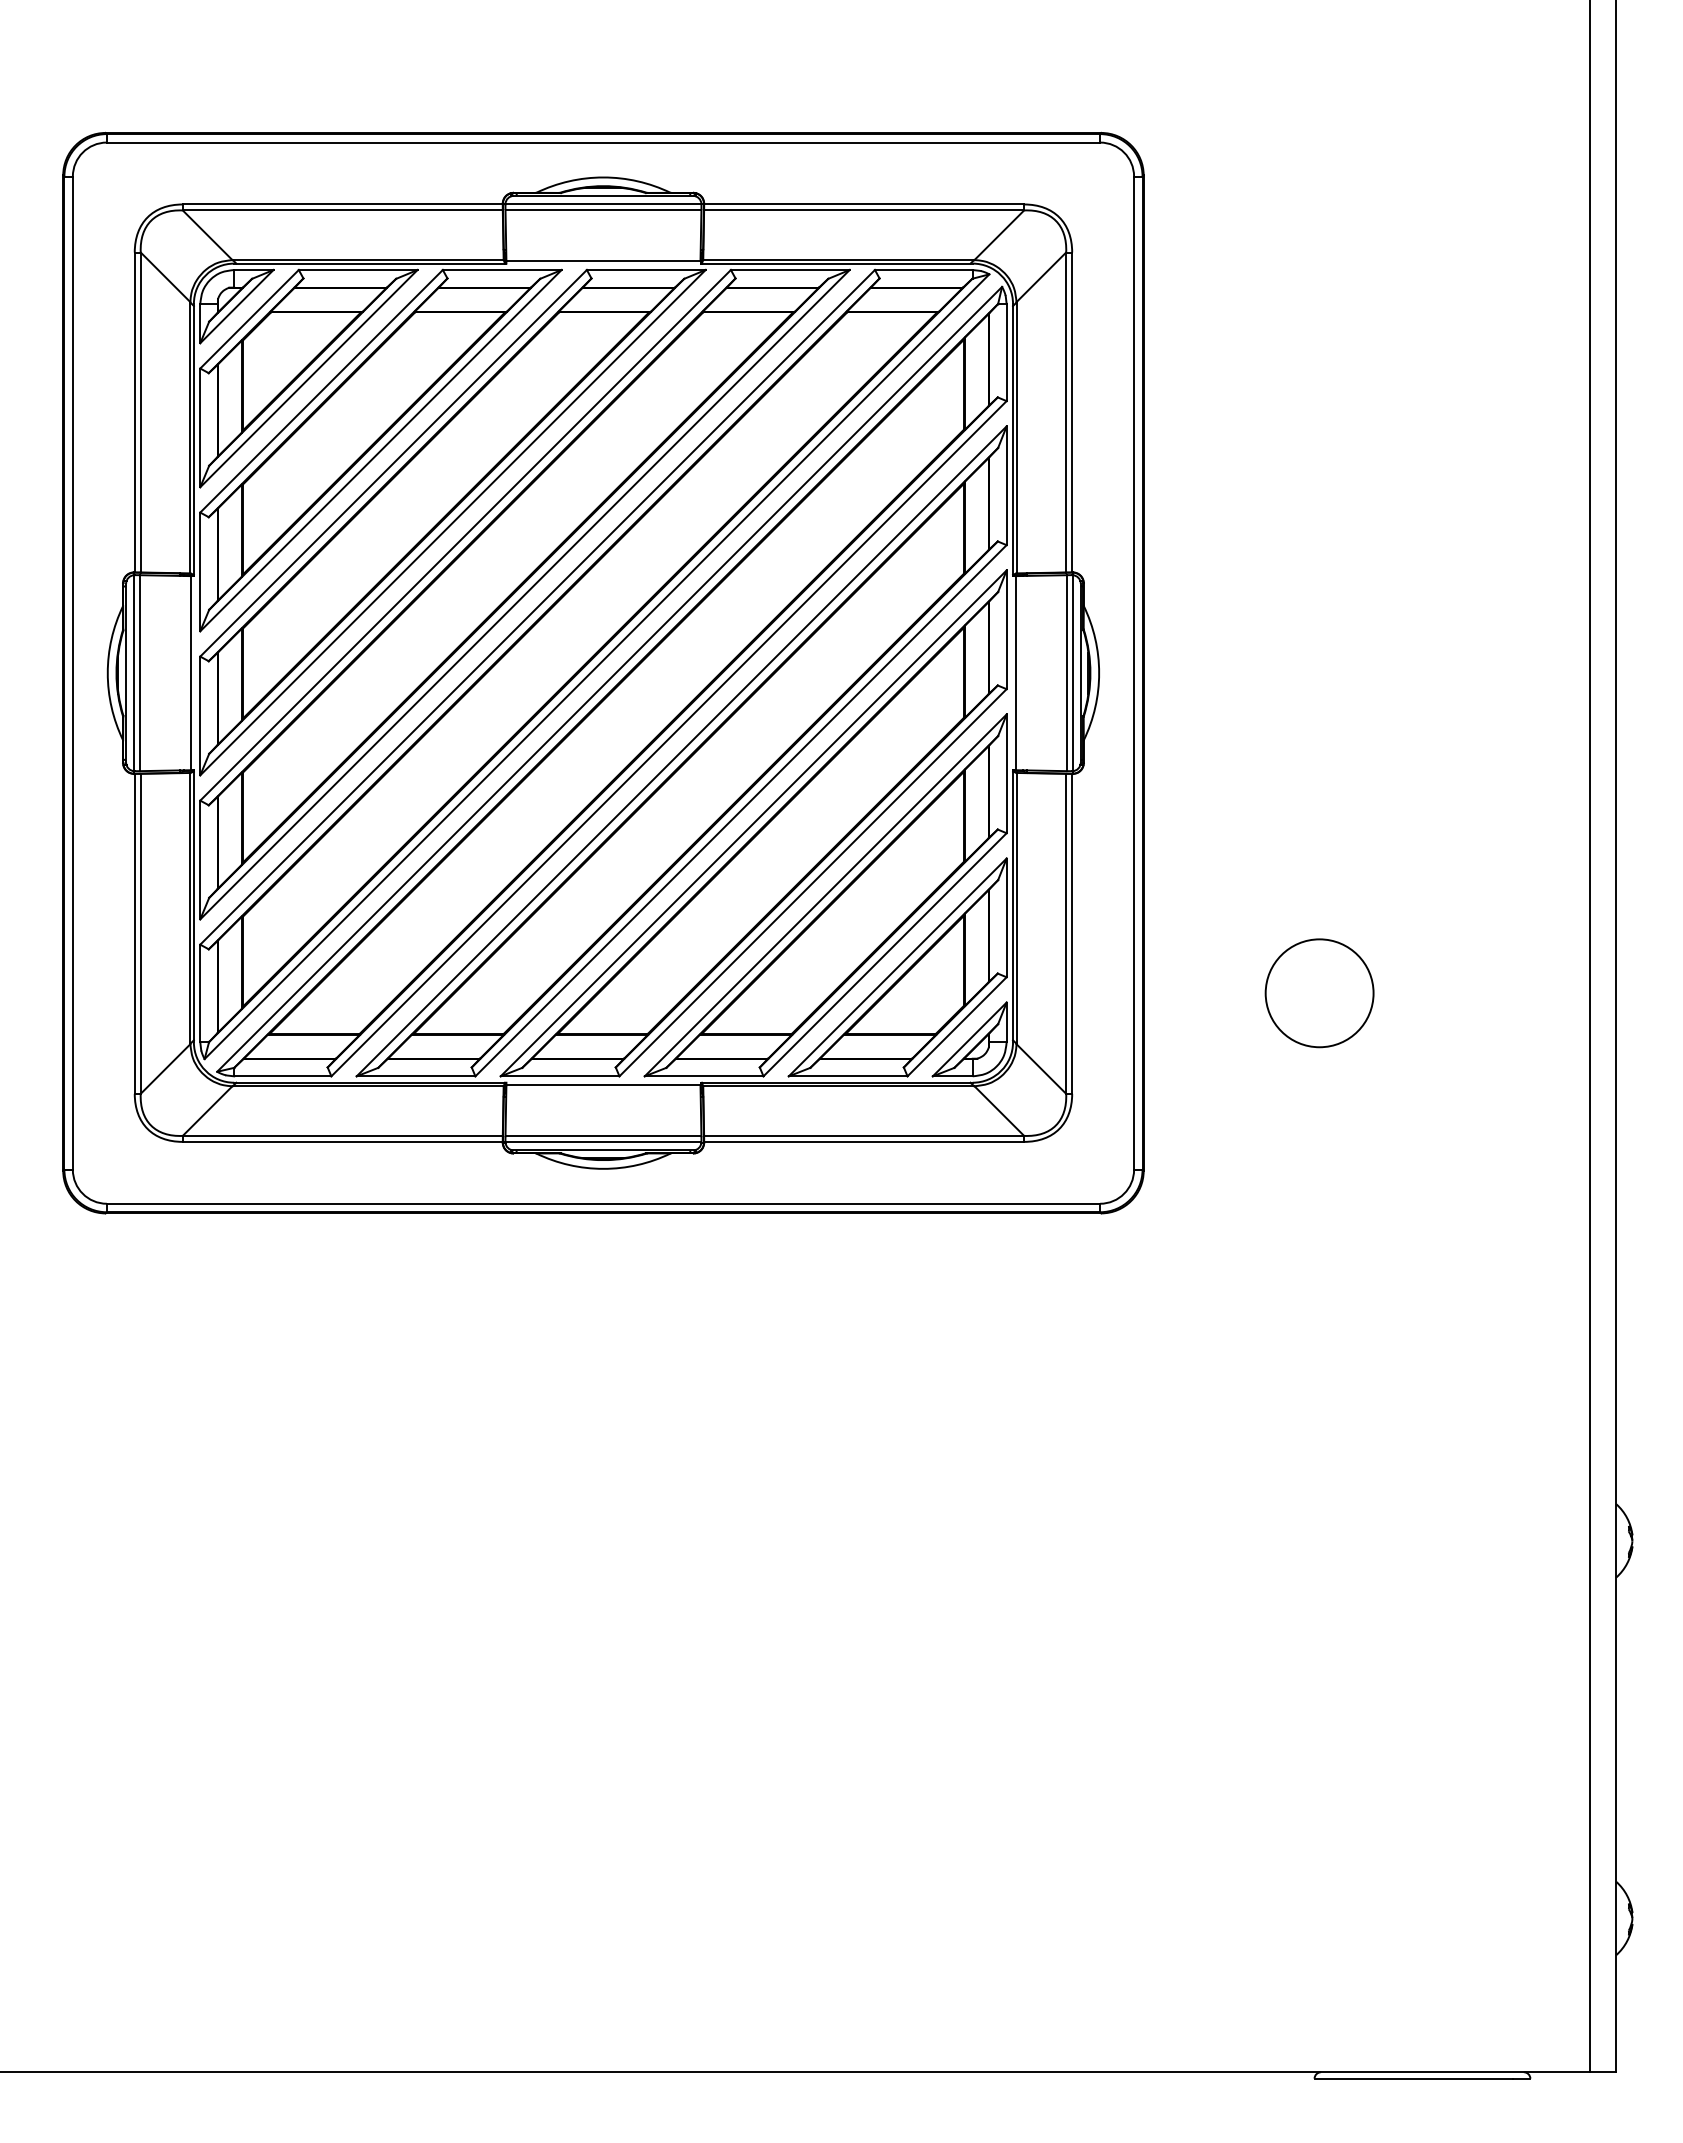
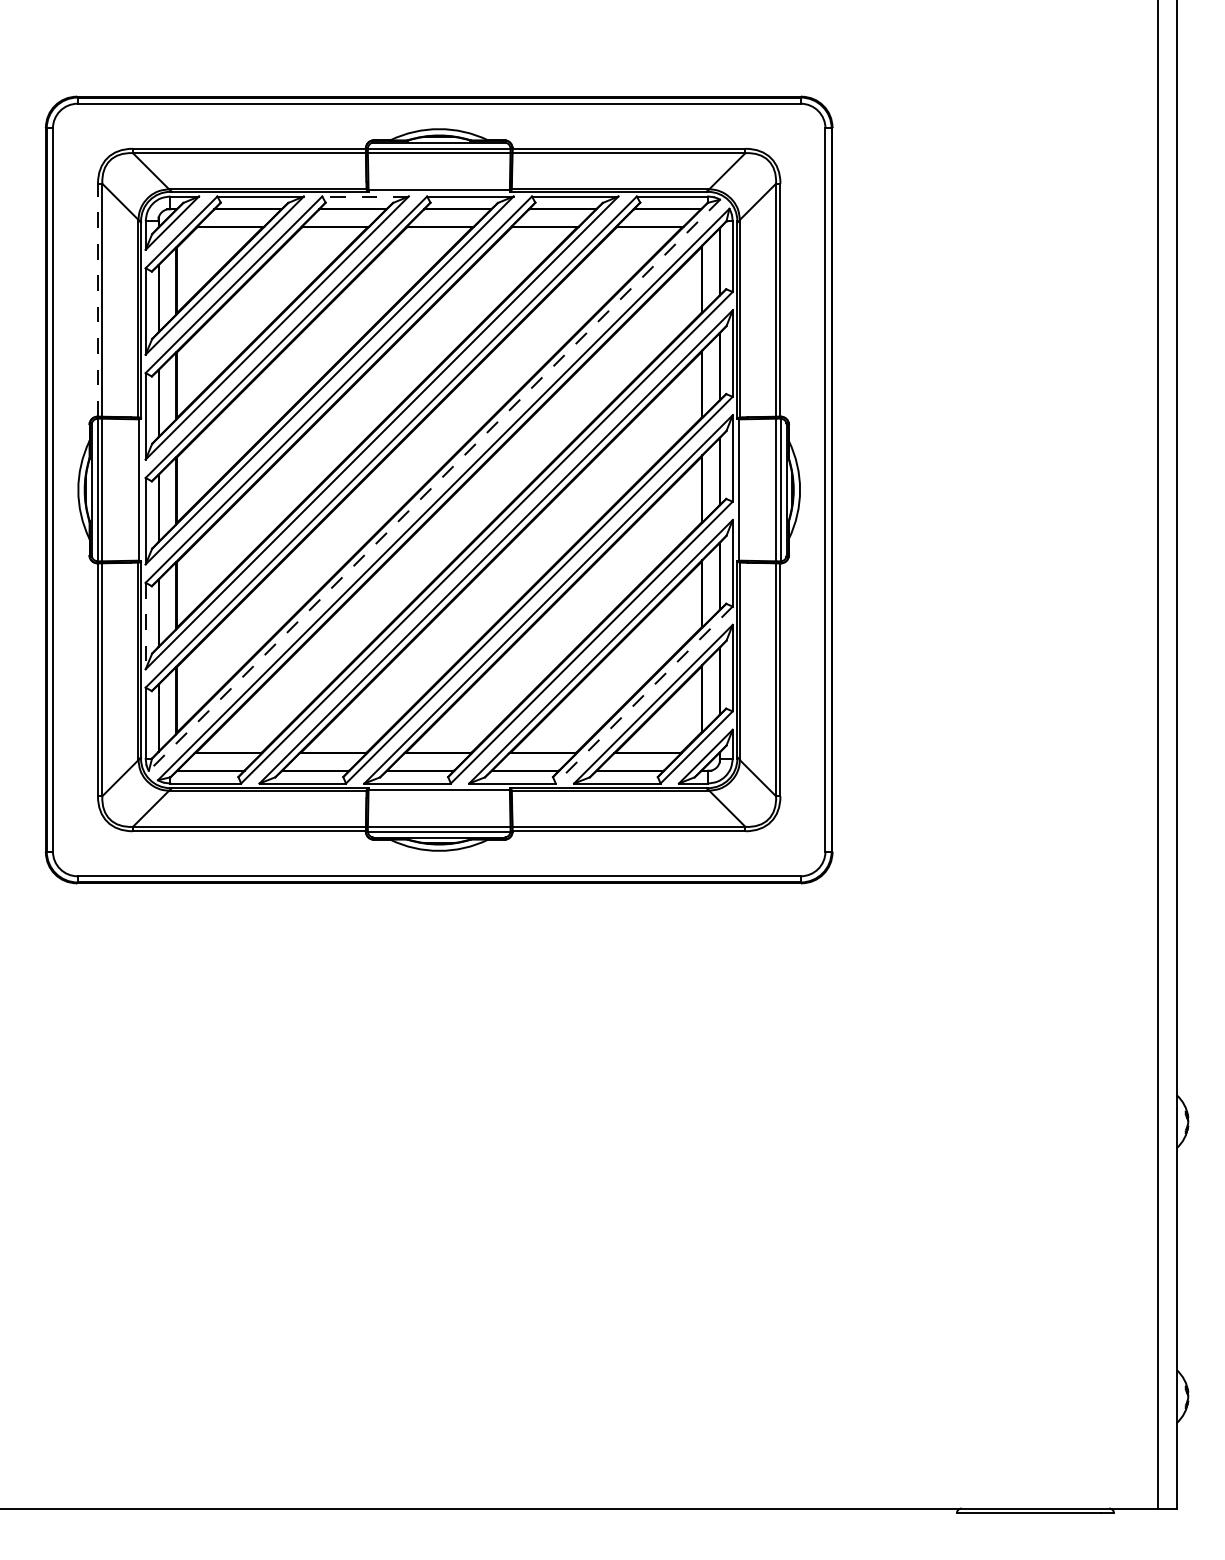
line: (501, 270) -> (364, 196), solid -> dashed
line: (134, 412) -> (97, 300), solid -> dashed
line: (597, 666) -> (434, 485), solid -> dashed
line: (200, 860) -> (145, 626), solid -> dashed
line: (885, 954) -> (644, 694), solid -> dashed
circle: (1319, 993) -> (960, 723), removed

